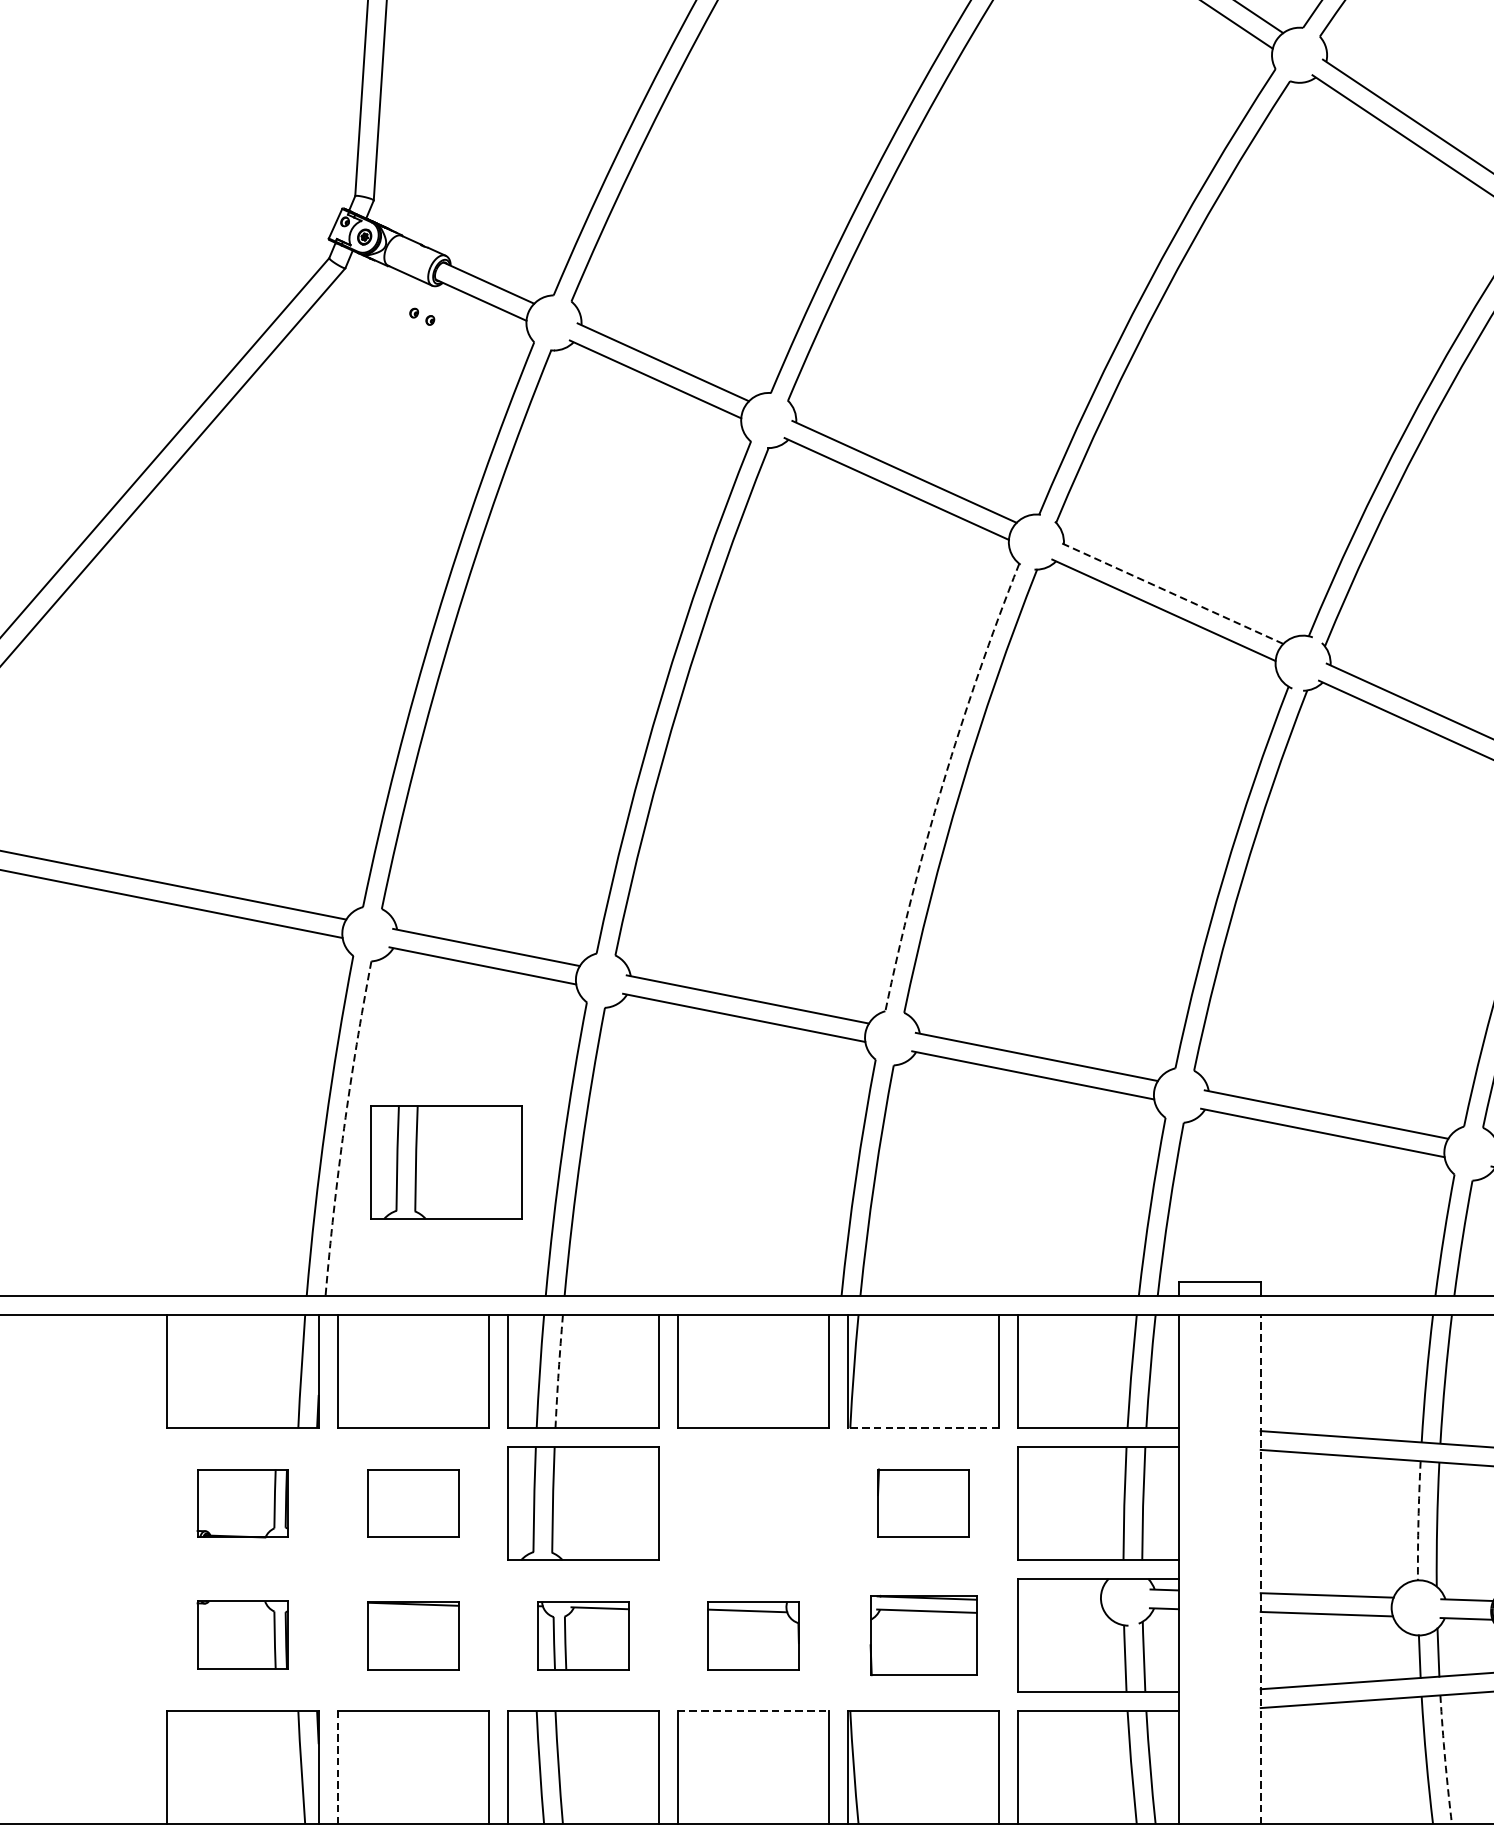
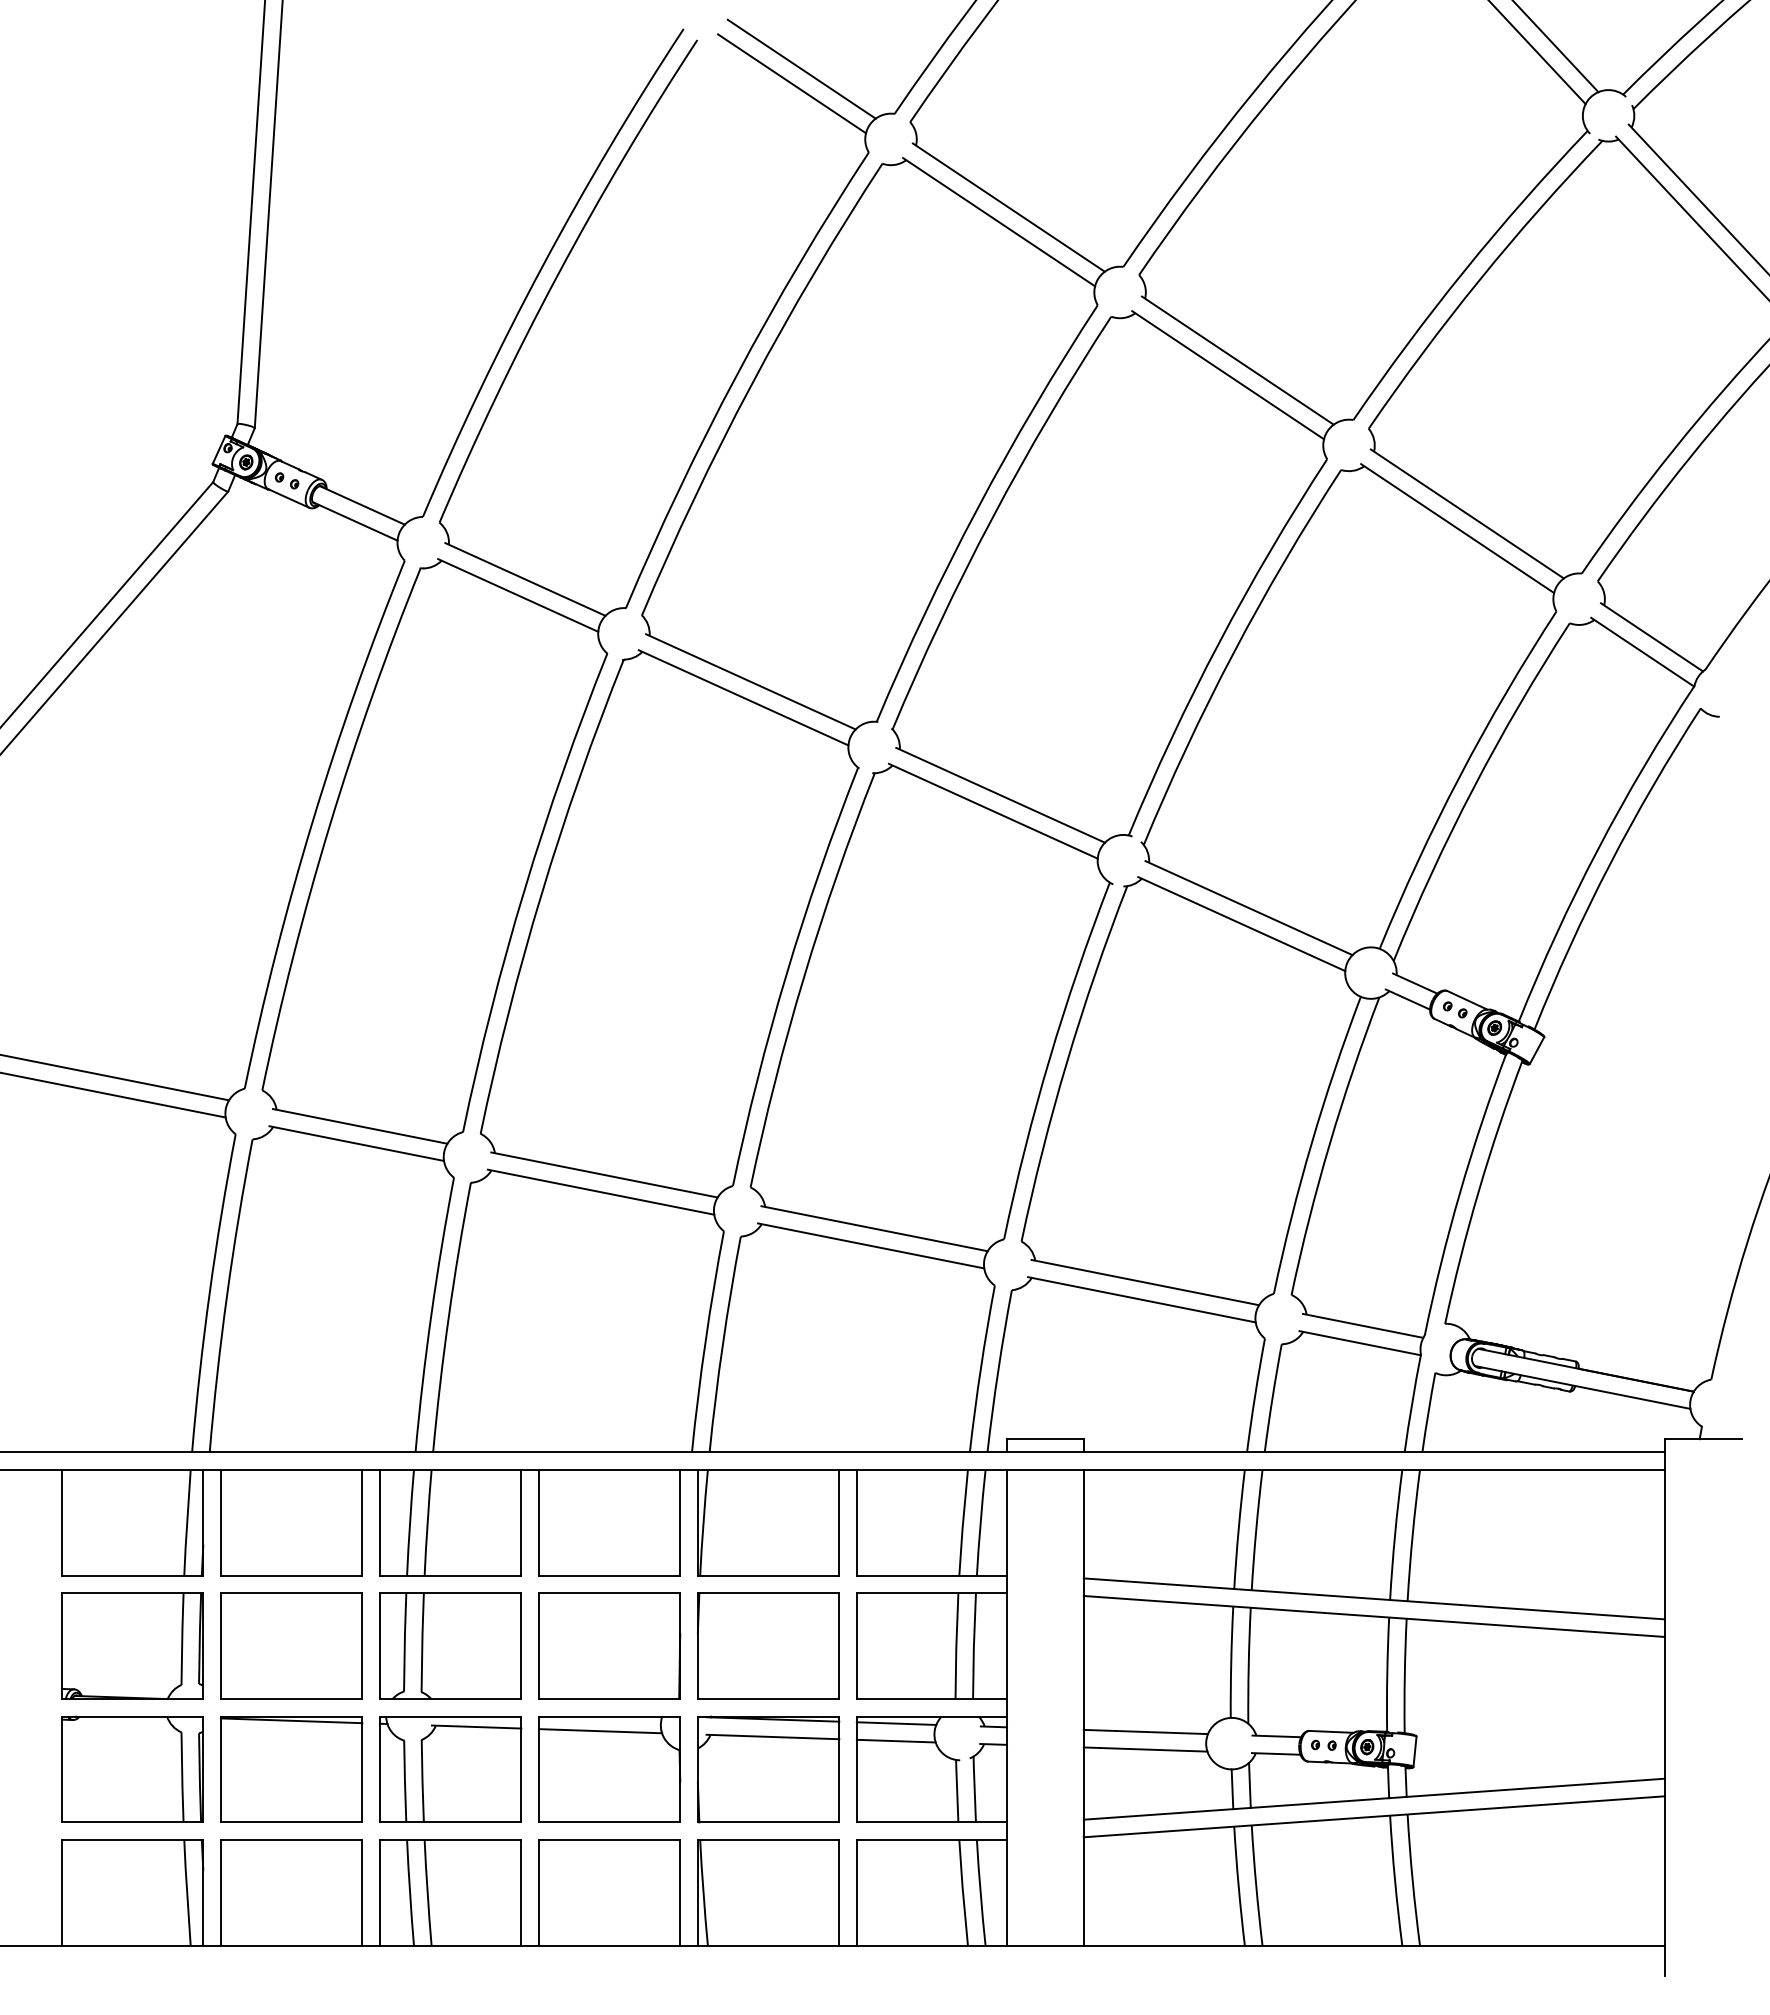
part: (422, 316) -> (287, 480), moved
line: (1171, 593) -> (1000, 795), dashed -> solid
arc: (942, 784) -> (786, 974), dashed -> solid
arc: (344, 1128) -> (227, 1295), dashed -> solid
part: (446, 1161) -> (322, 1326), removed
arc: (558, 1371) -> (427, 1522), dashed -> solid
line: (923, 1427) -> (768, 1575), dashed -> solid
part: (242, 1502) -> (132, 1645), size x1.67
part: (413, 1502) -> (291, 1645), size x1.67
part: (753, 1502) -> (609, 1645), added
part: (923, 1502) -> (768, 1645), size x1.67
arc: (1418, 1521) -> (1231, 1662), dashed -> solid
line: (1260, 1569) -> (1083, 1707), dashed -> solid
line: (1060, 1586) -> (896, 1723), added
line: (1059, 1604) -> (895, 1740), added
part: (242, 1634) -> (132, 1768), size x1.67
part: (413, 1635) -> (291, 1769), size x1.67
part: (583, 1635) -> (450, 1769), size x1.67
part: (753, 1635) -> (609, 1769), size x1.67
part: (923, 1635) -> (768, 1769), size x1.43
line: (753, 1710) -> (609, 1839), dashed -> solid
arc: (1445, 1759) -> (1256, 1885), dashed -> solid
line: (337, 1767) -> (220, 1892), dashed -> solid

